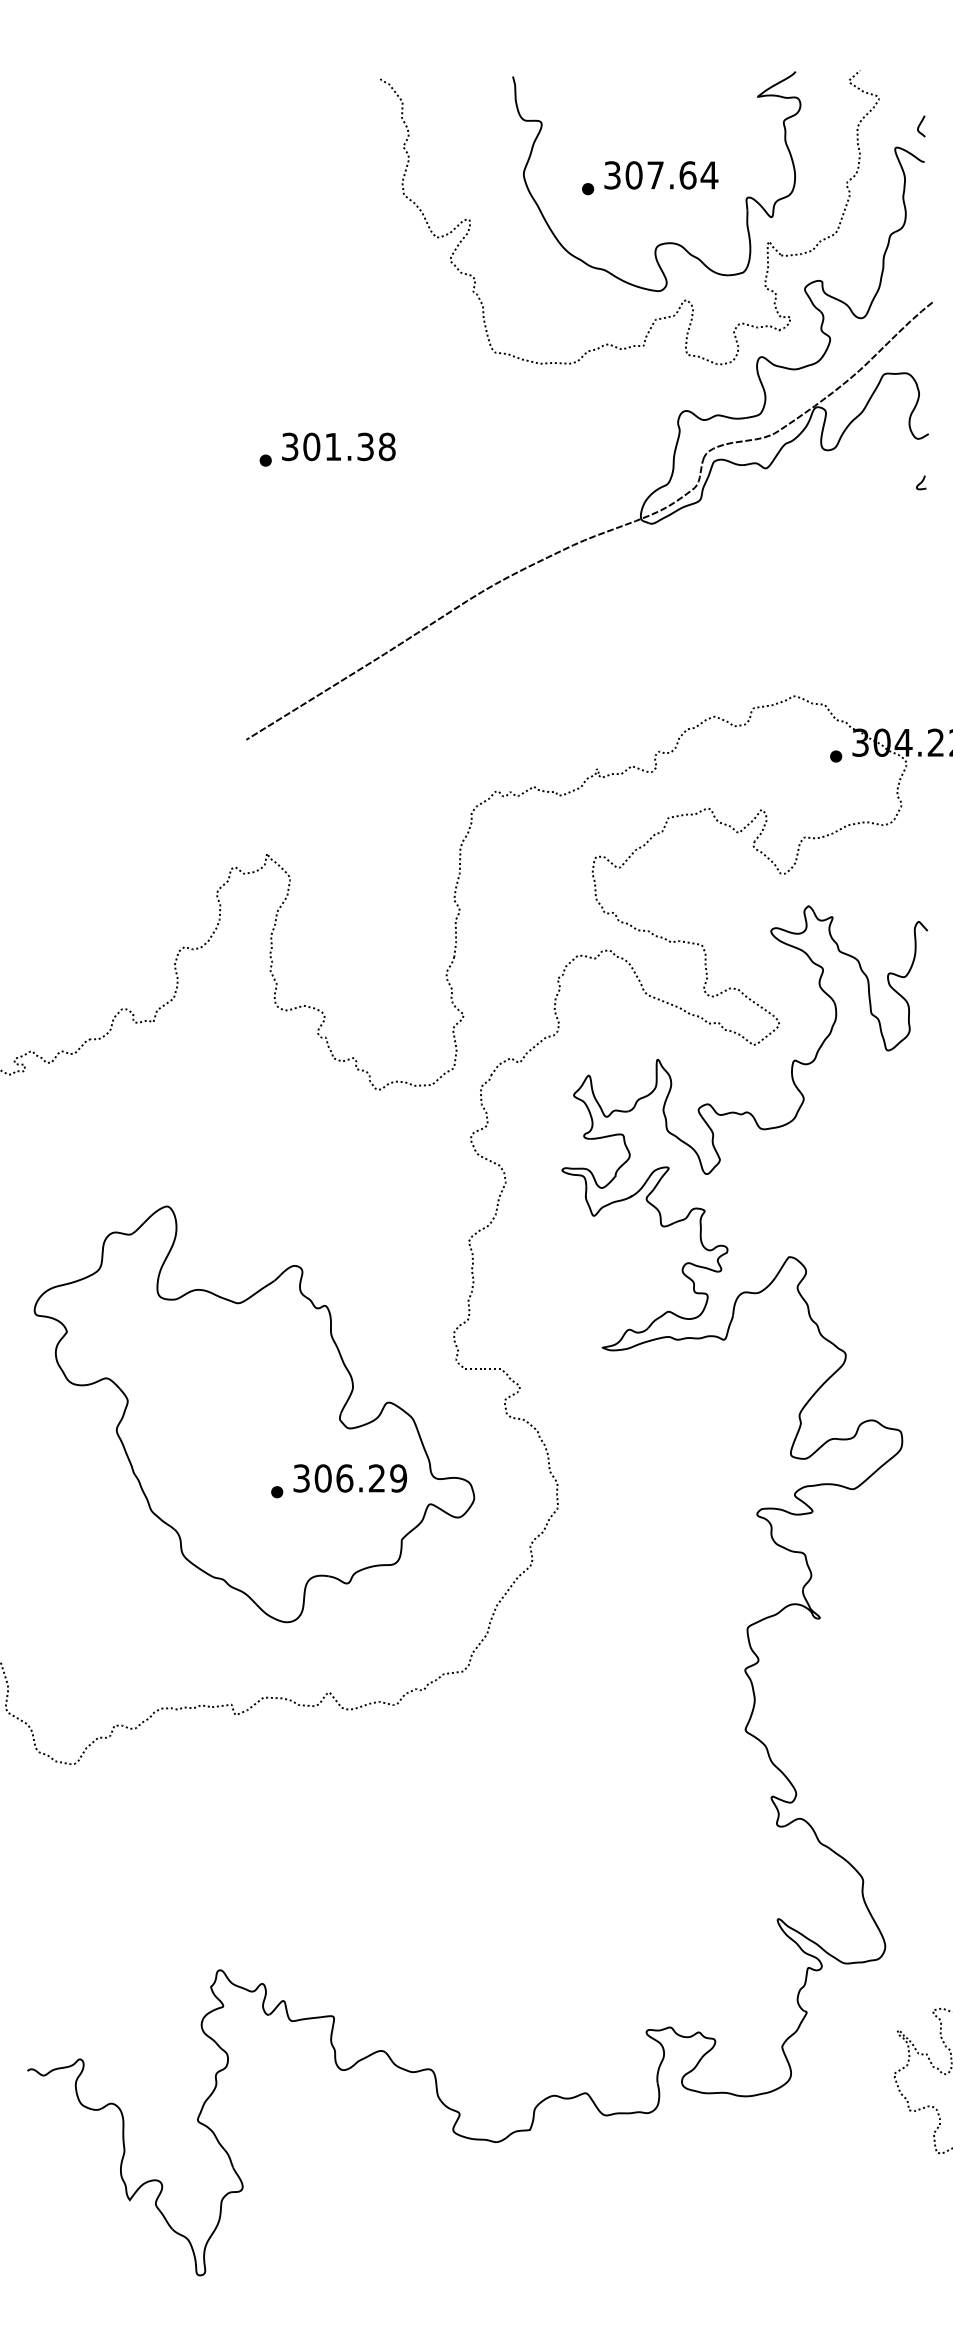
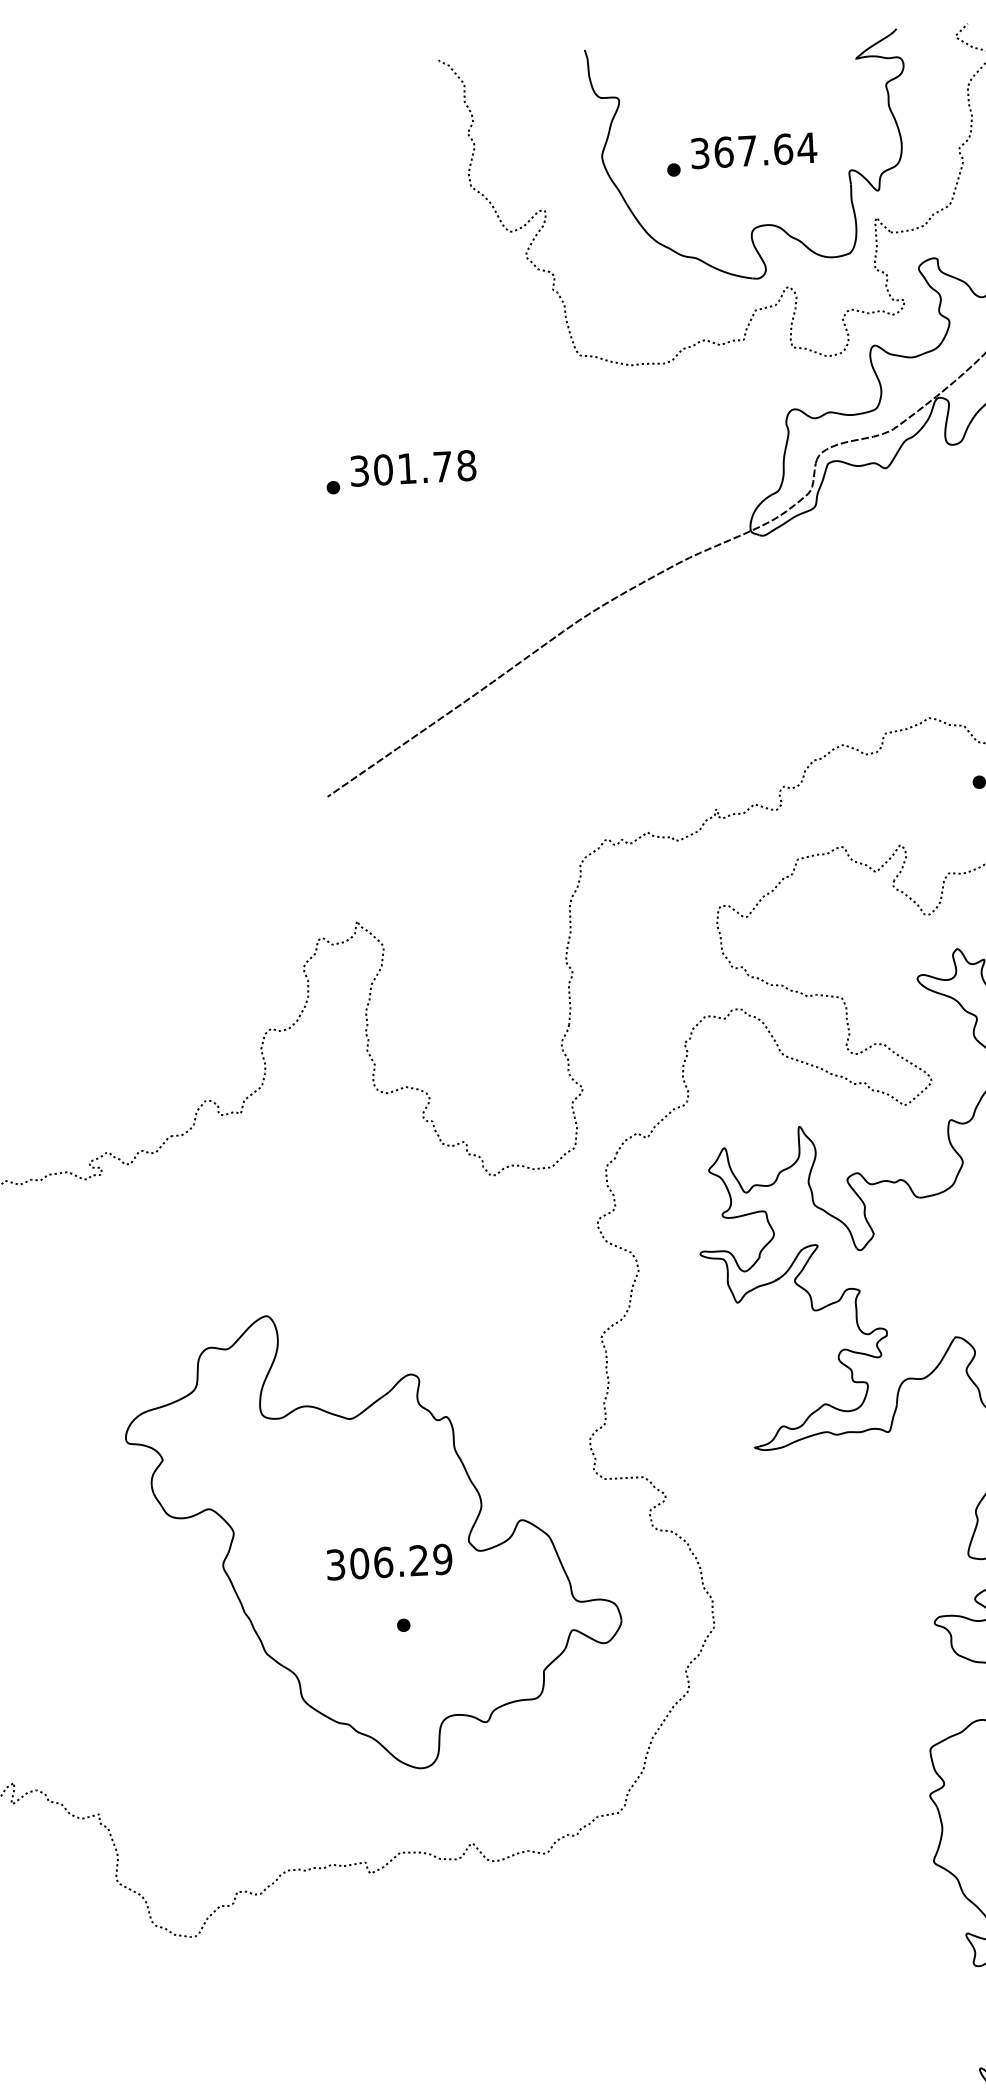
text: (633, 175) -> (723, 152), 307.64 -> 367.64
text: (365, 446) -> (442, 466), 301.38 -> 301.78
text: (350, 1478) -> (389, 1562), moved

